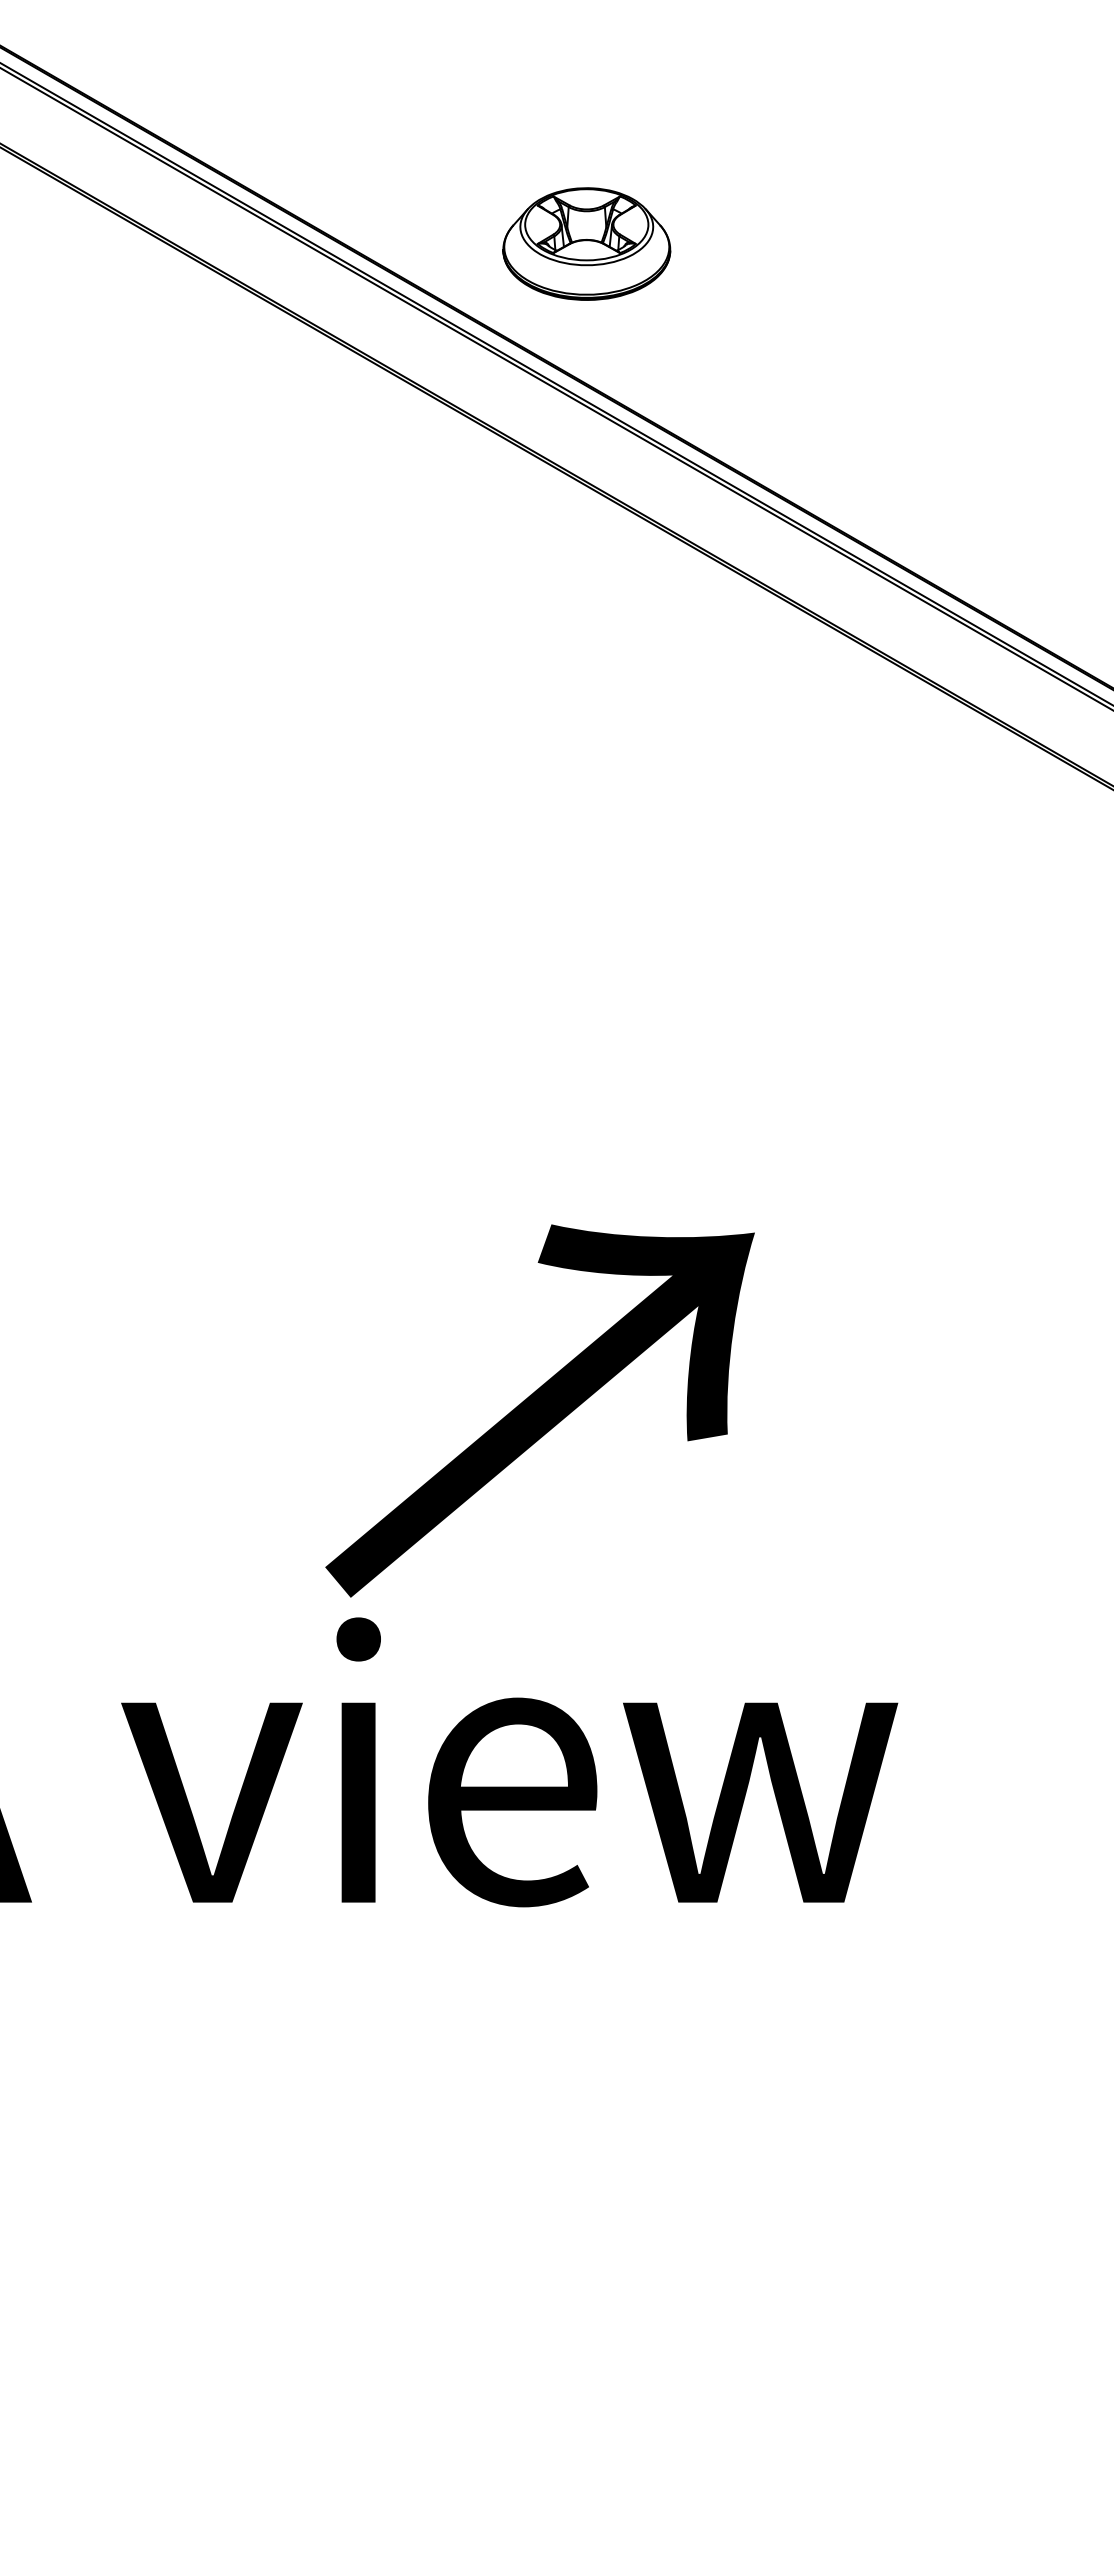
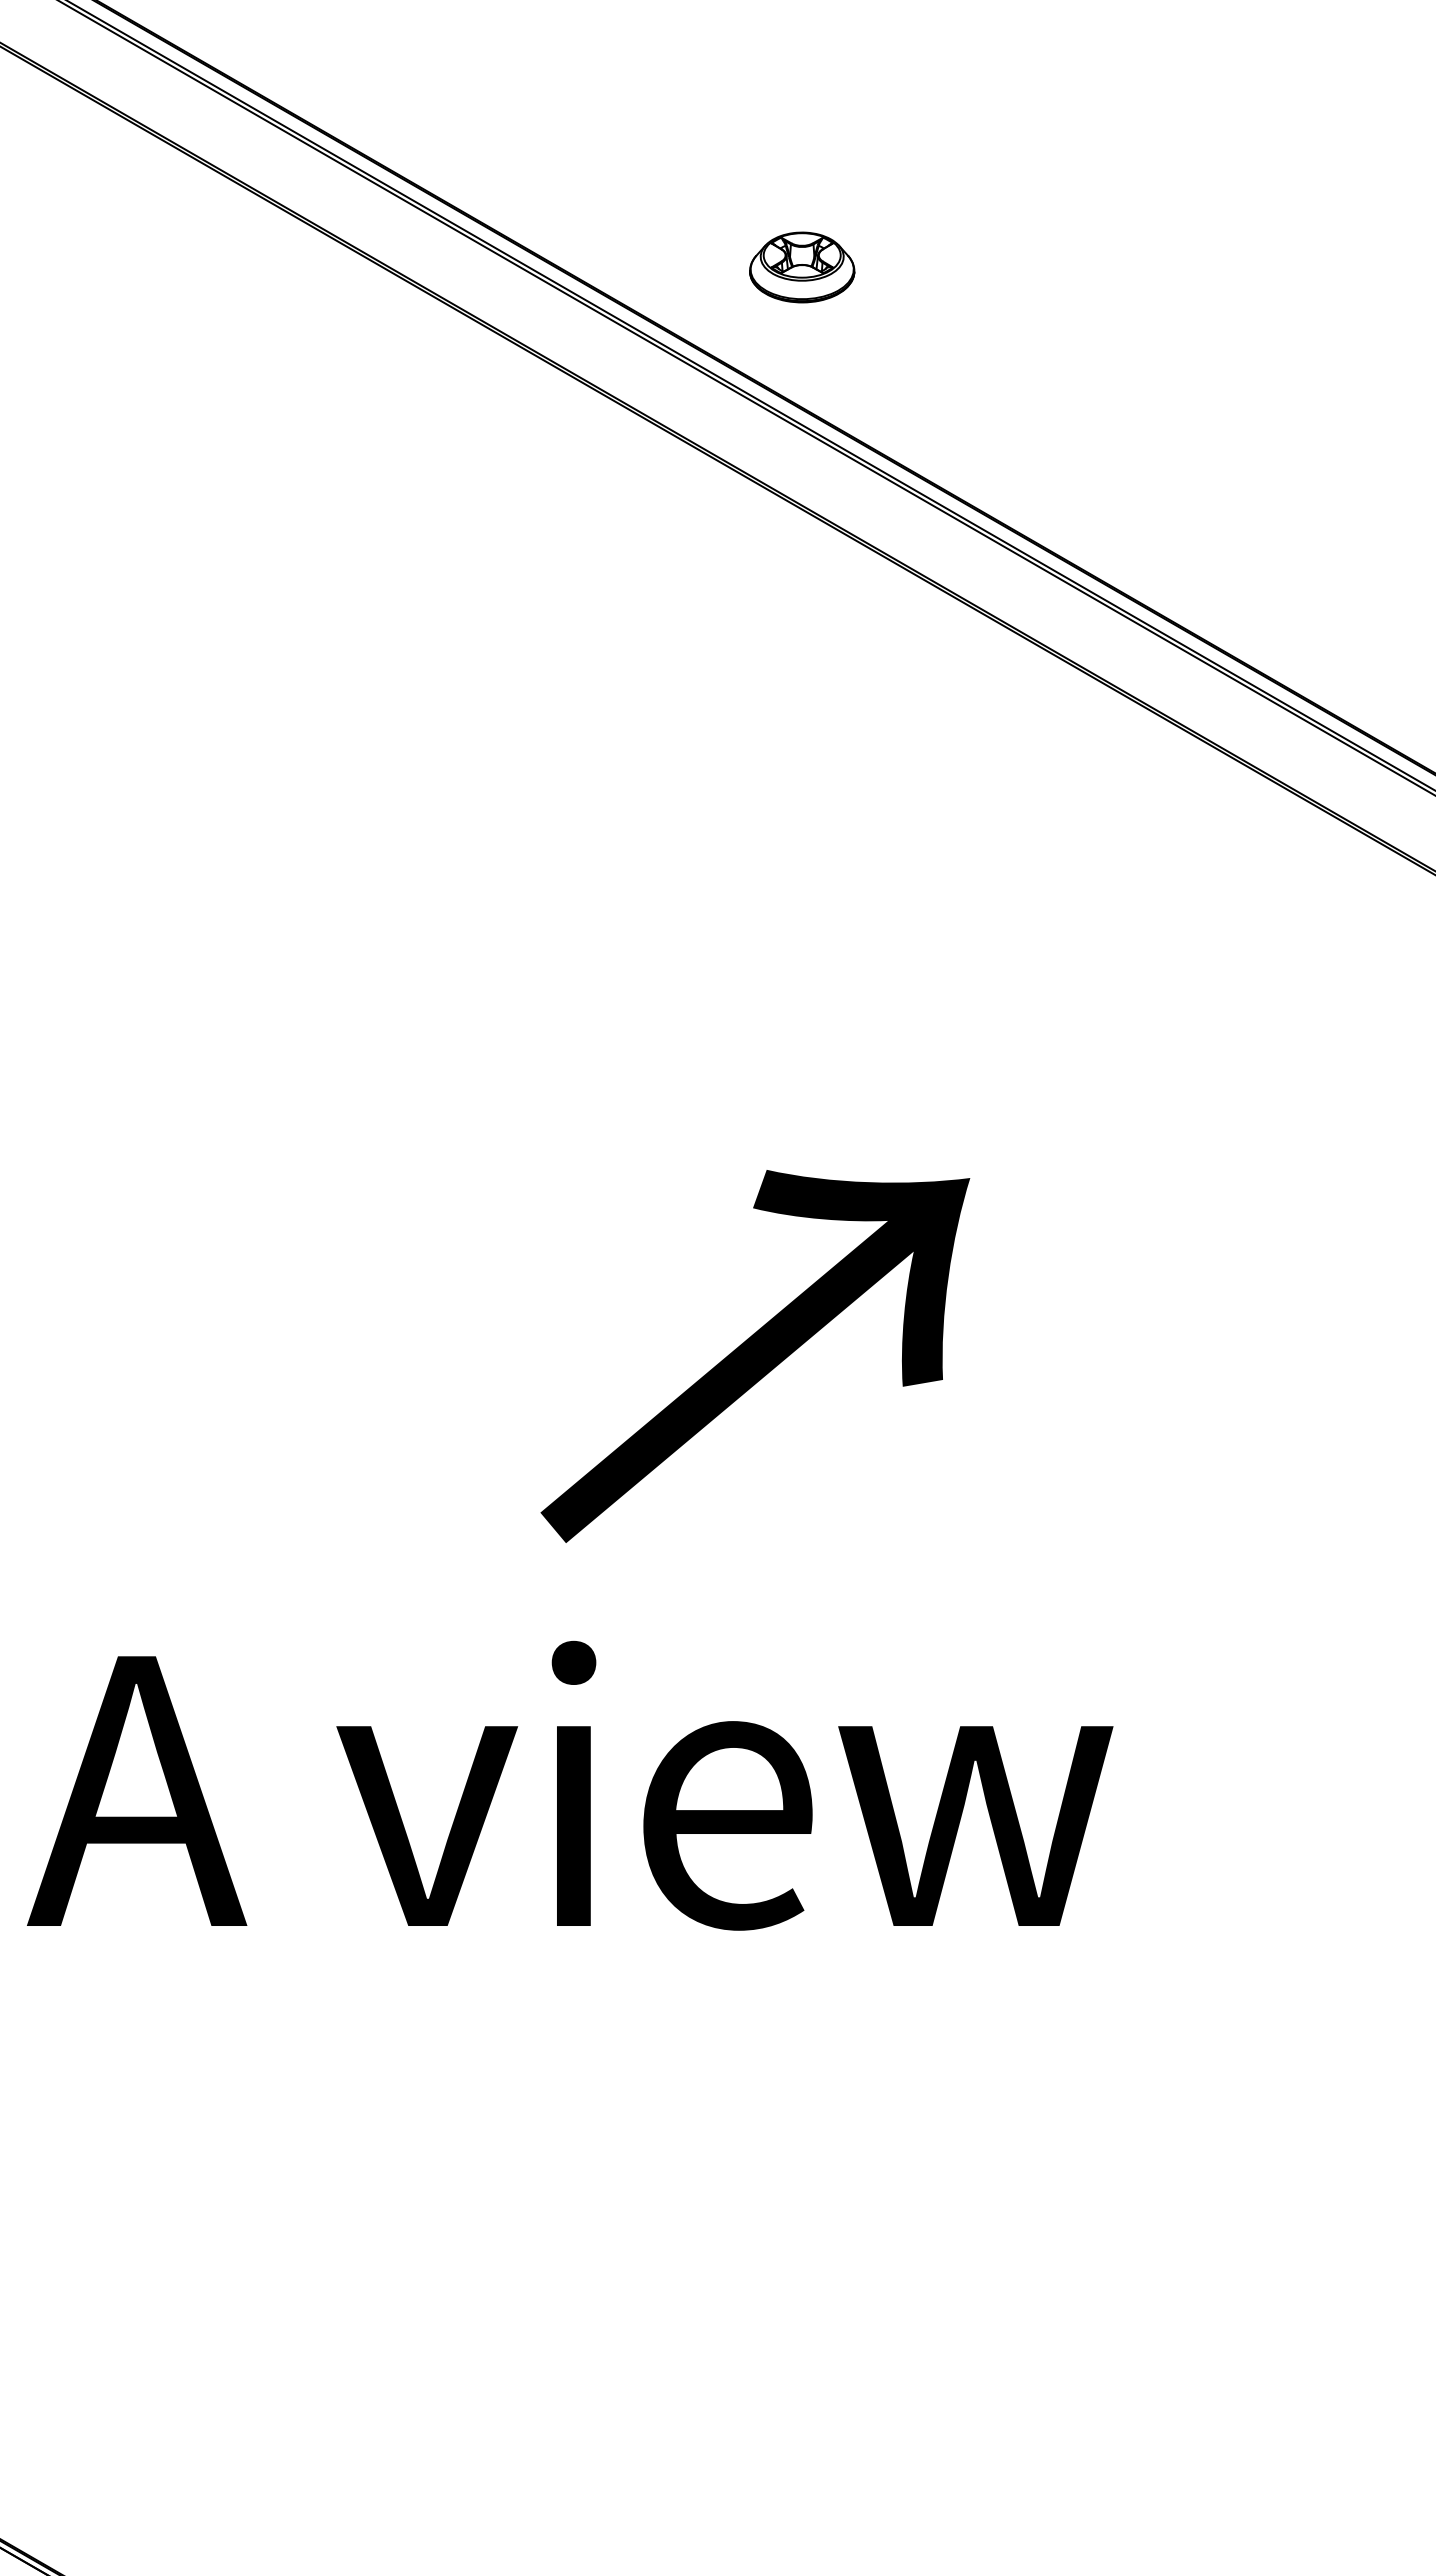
part: (587, 244) -> (802, 267), size x0.62
text: (540, 1411) -> (755, 1356), moved

